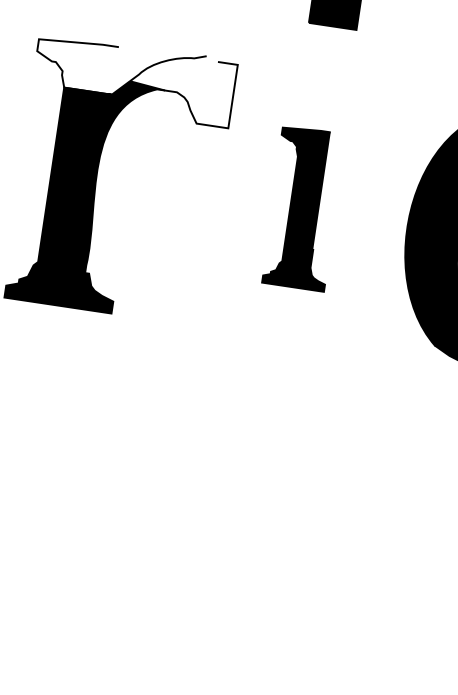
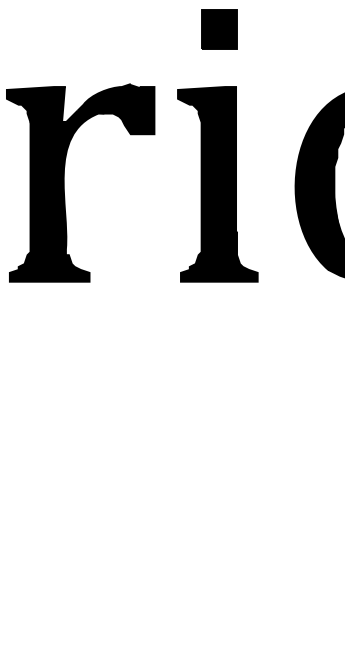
fill: (74, 64) -> (35, 104), added
fill: (180, 87) -> (115, 109), added
part: (302, 208) -> (217, 184), size x1.67

